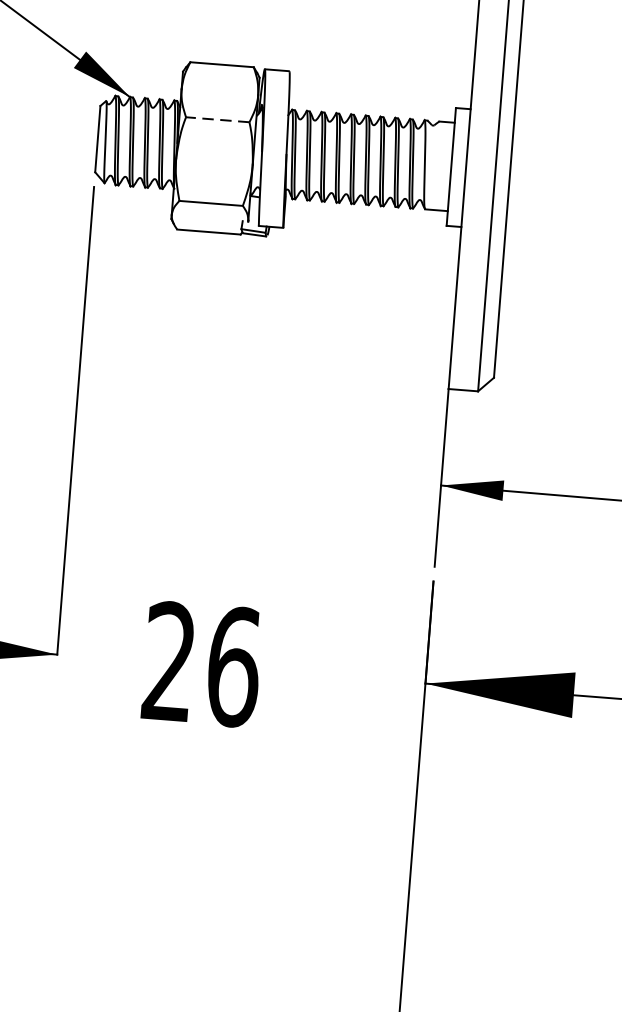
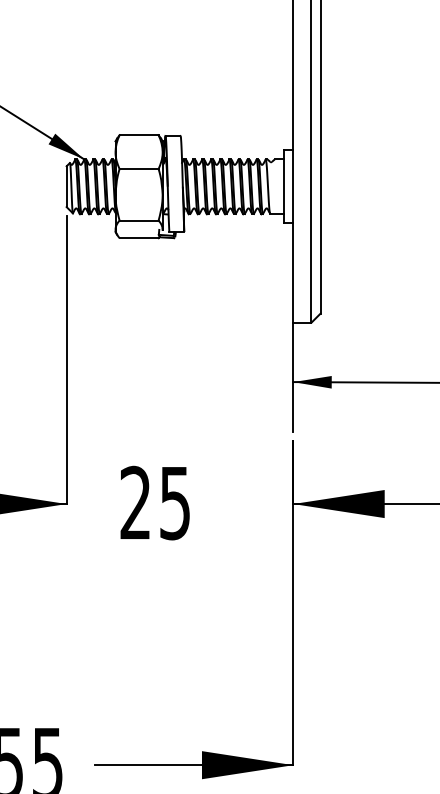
line: (218, 120) -> (139, 169), dashed -> solid
text: (234, 666) -> (175, 502), 26 -> 25

